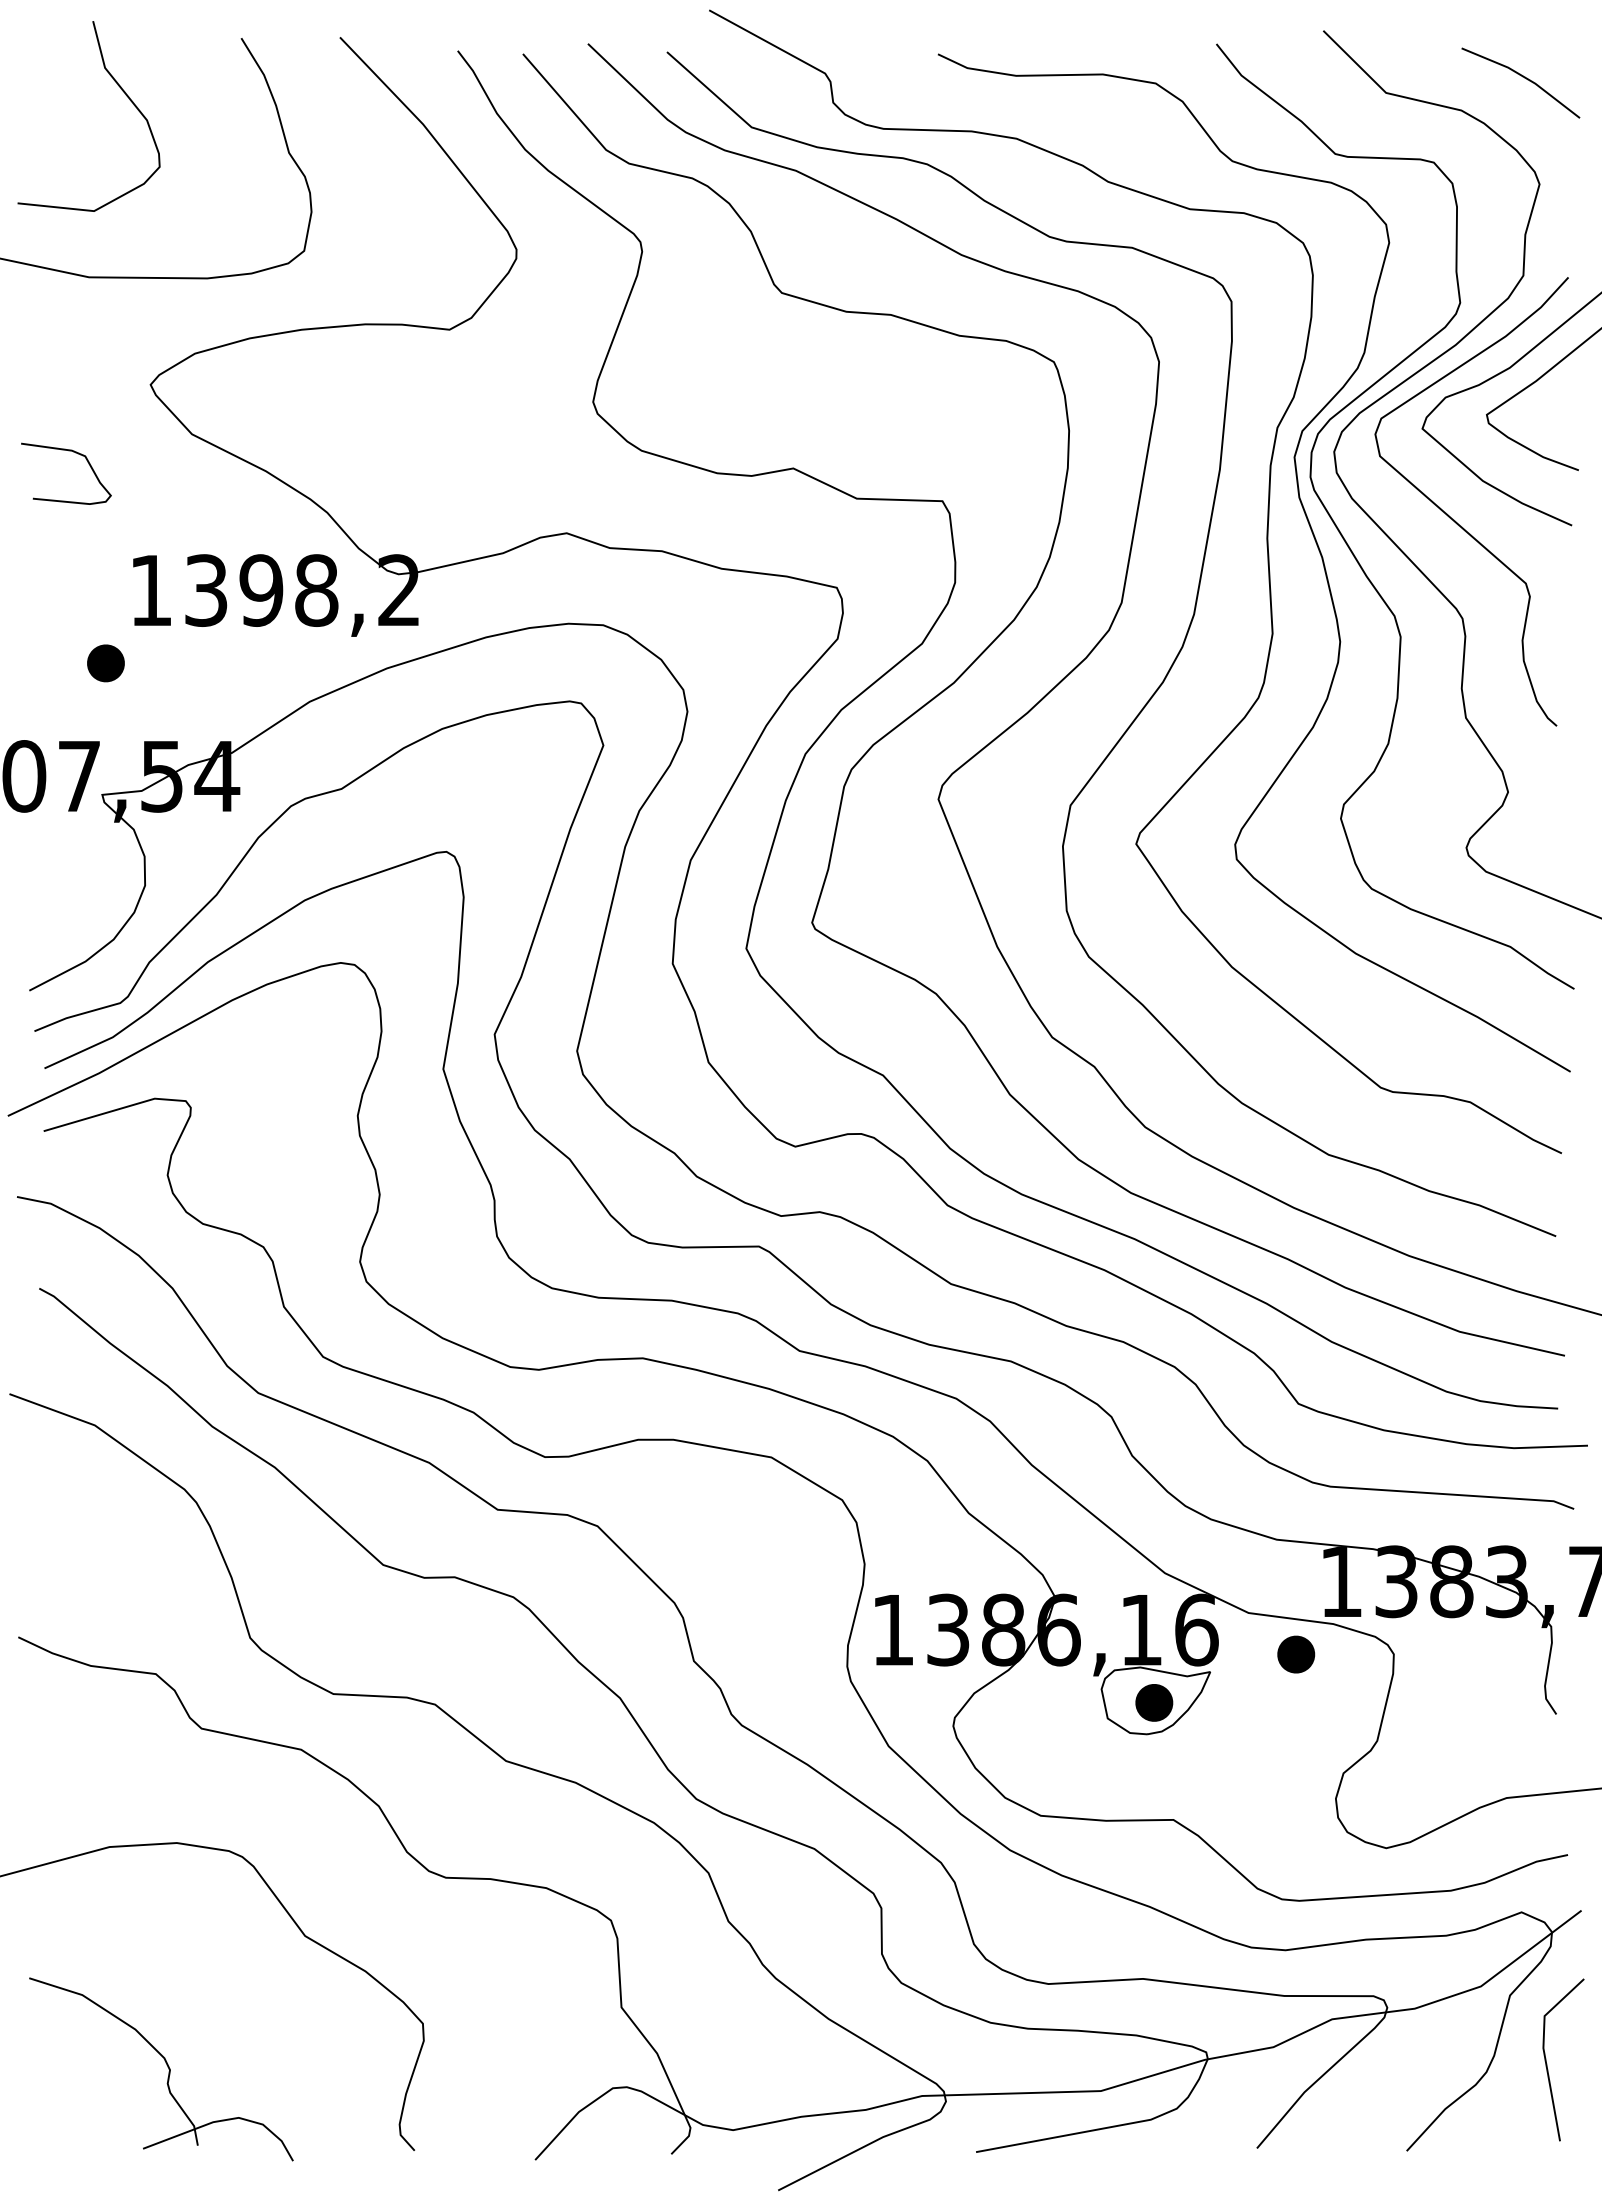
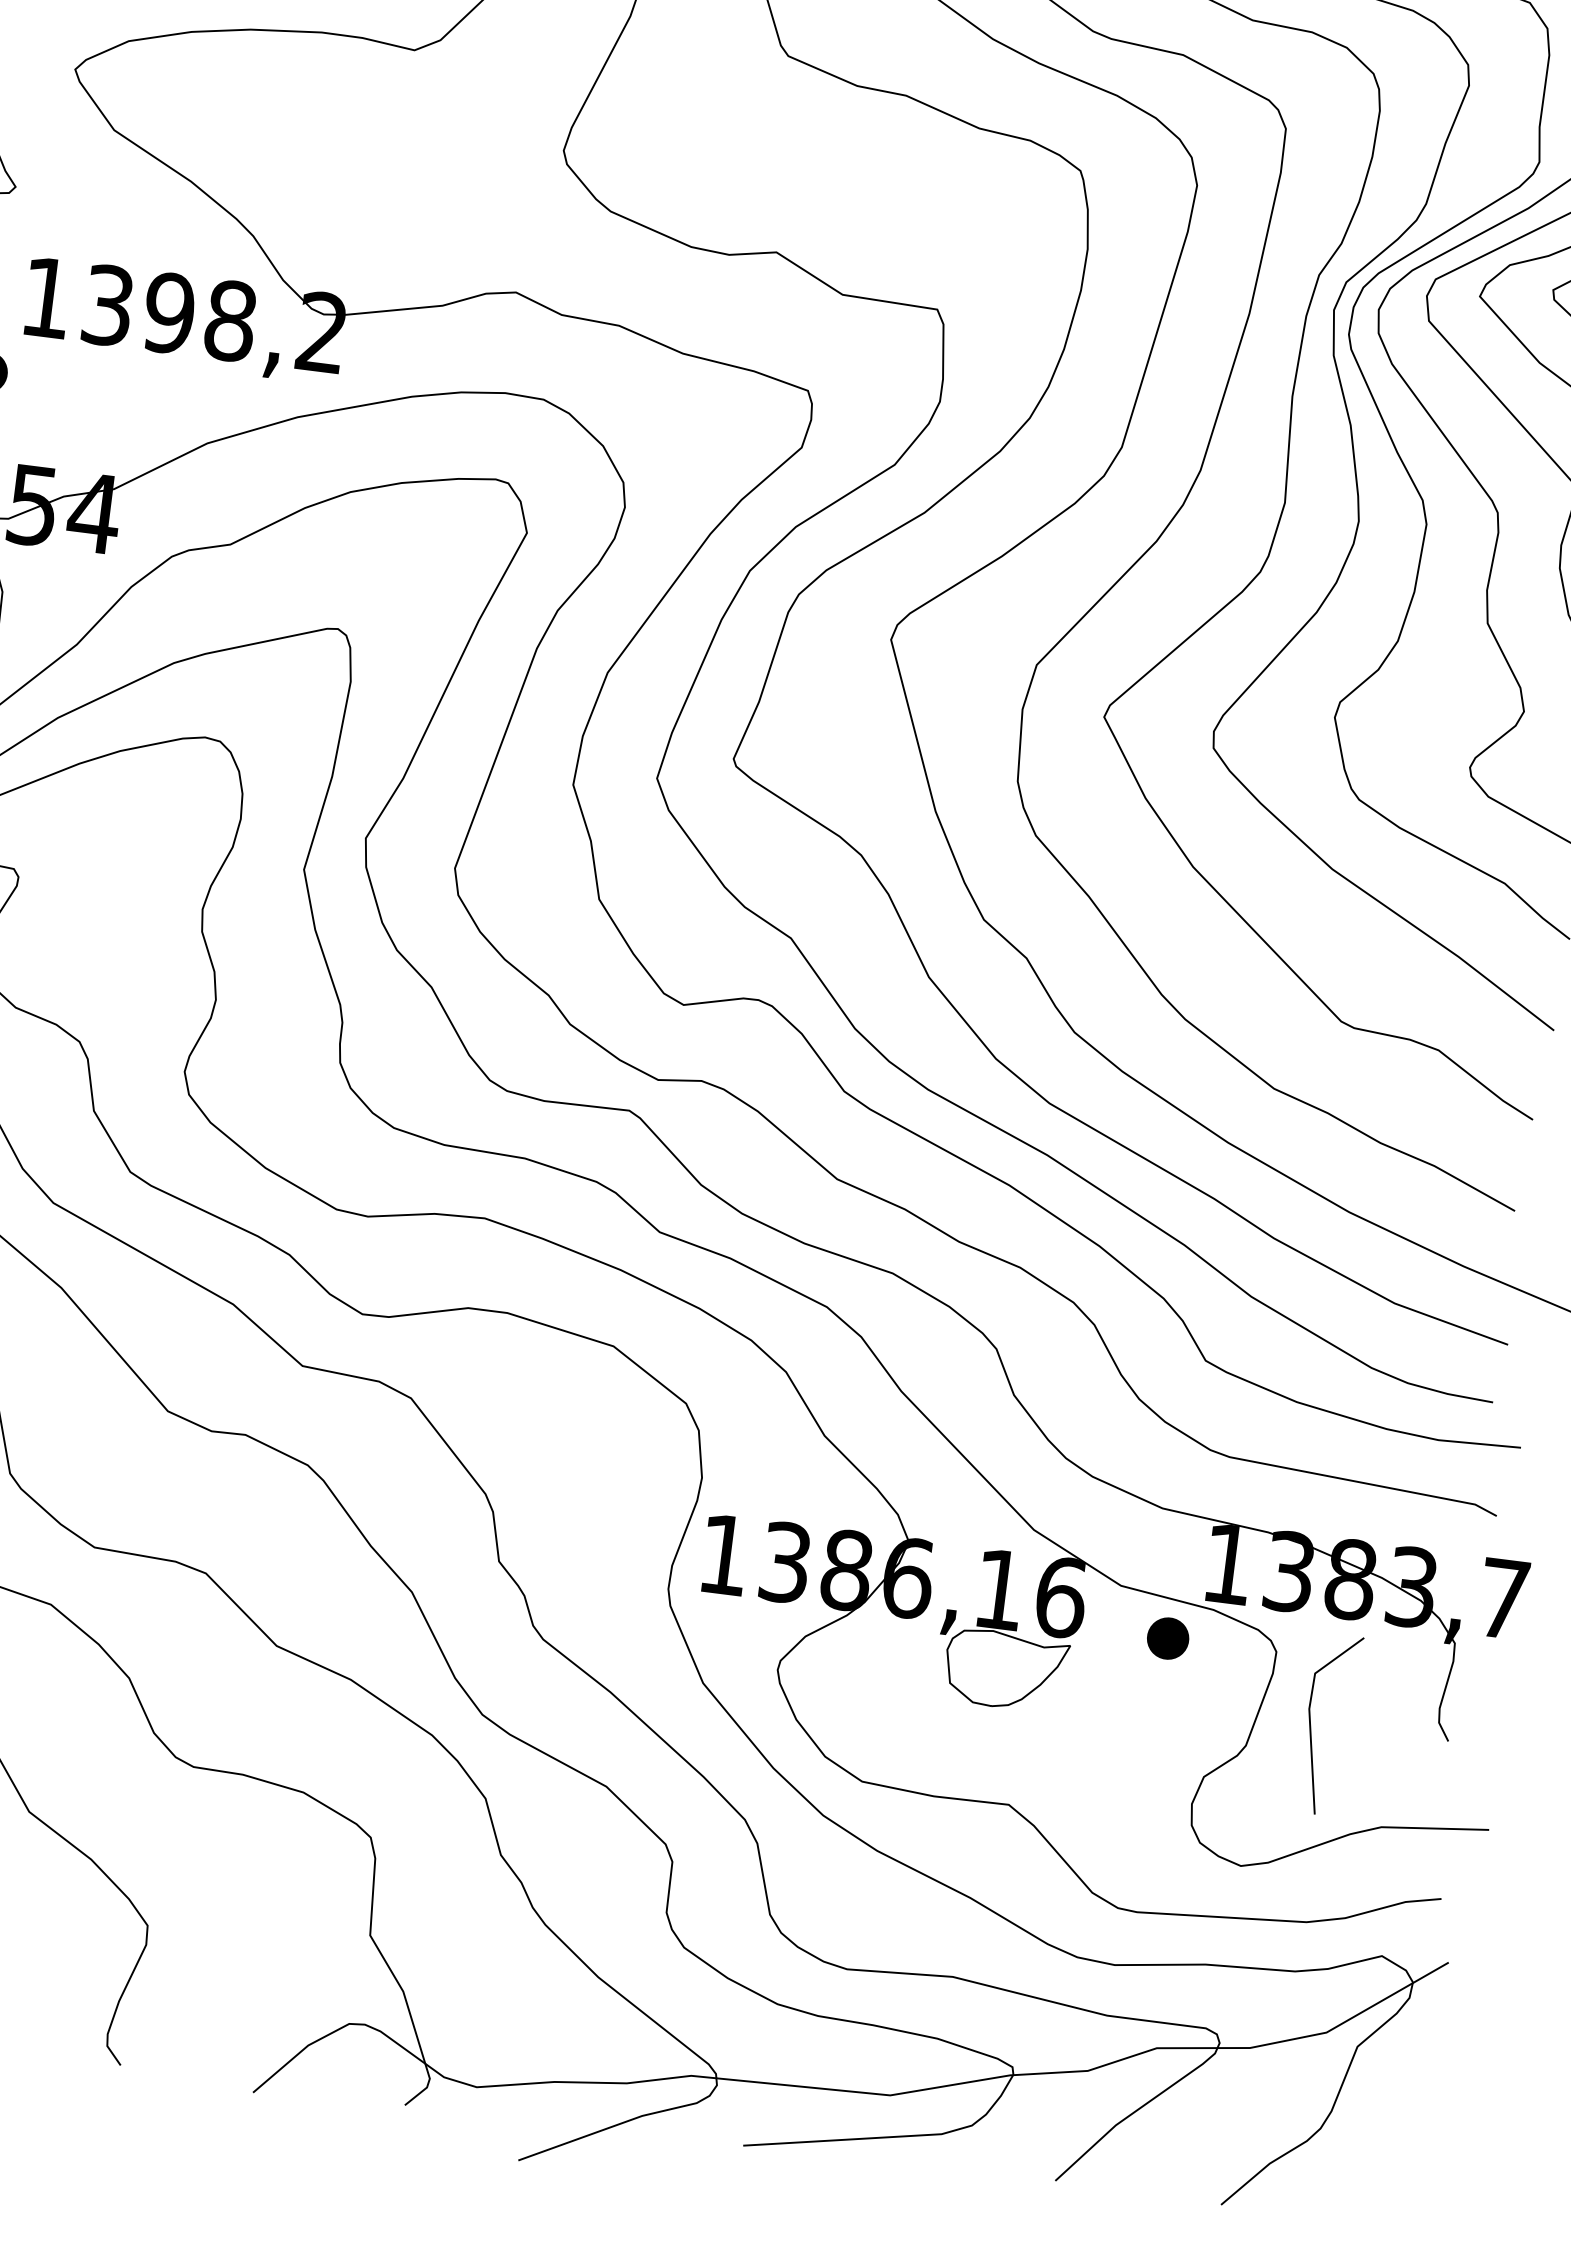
part: (1154, 1702) -> (1004, 1671), removed
line: (1547, 2063) -> (1311, 1726), moved

